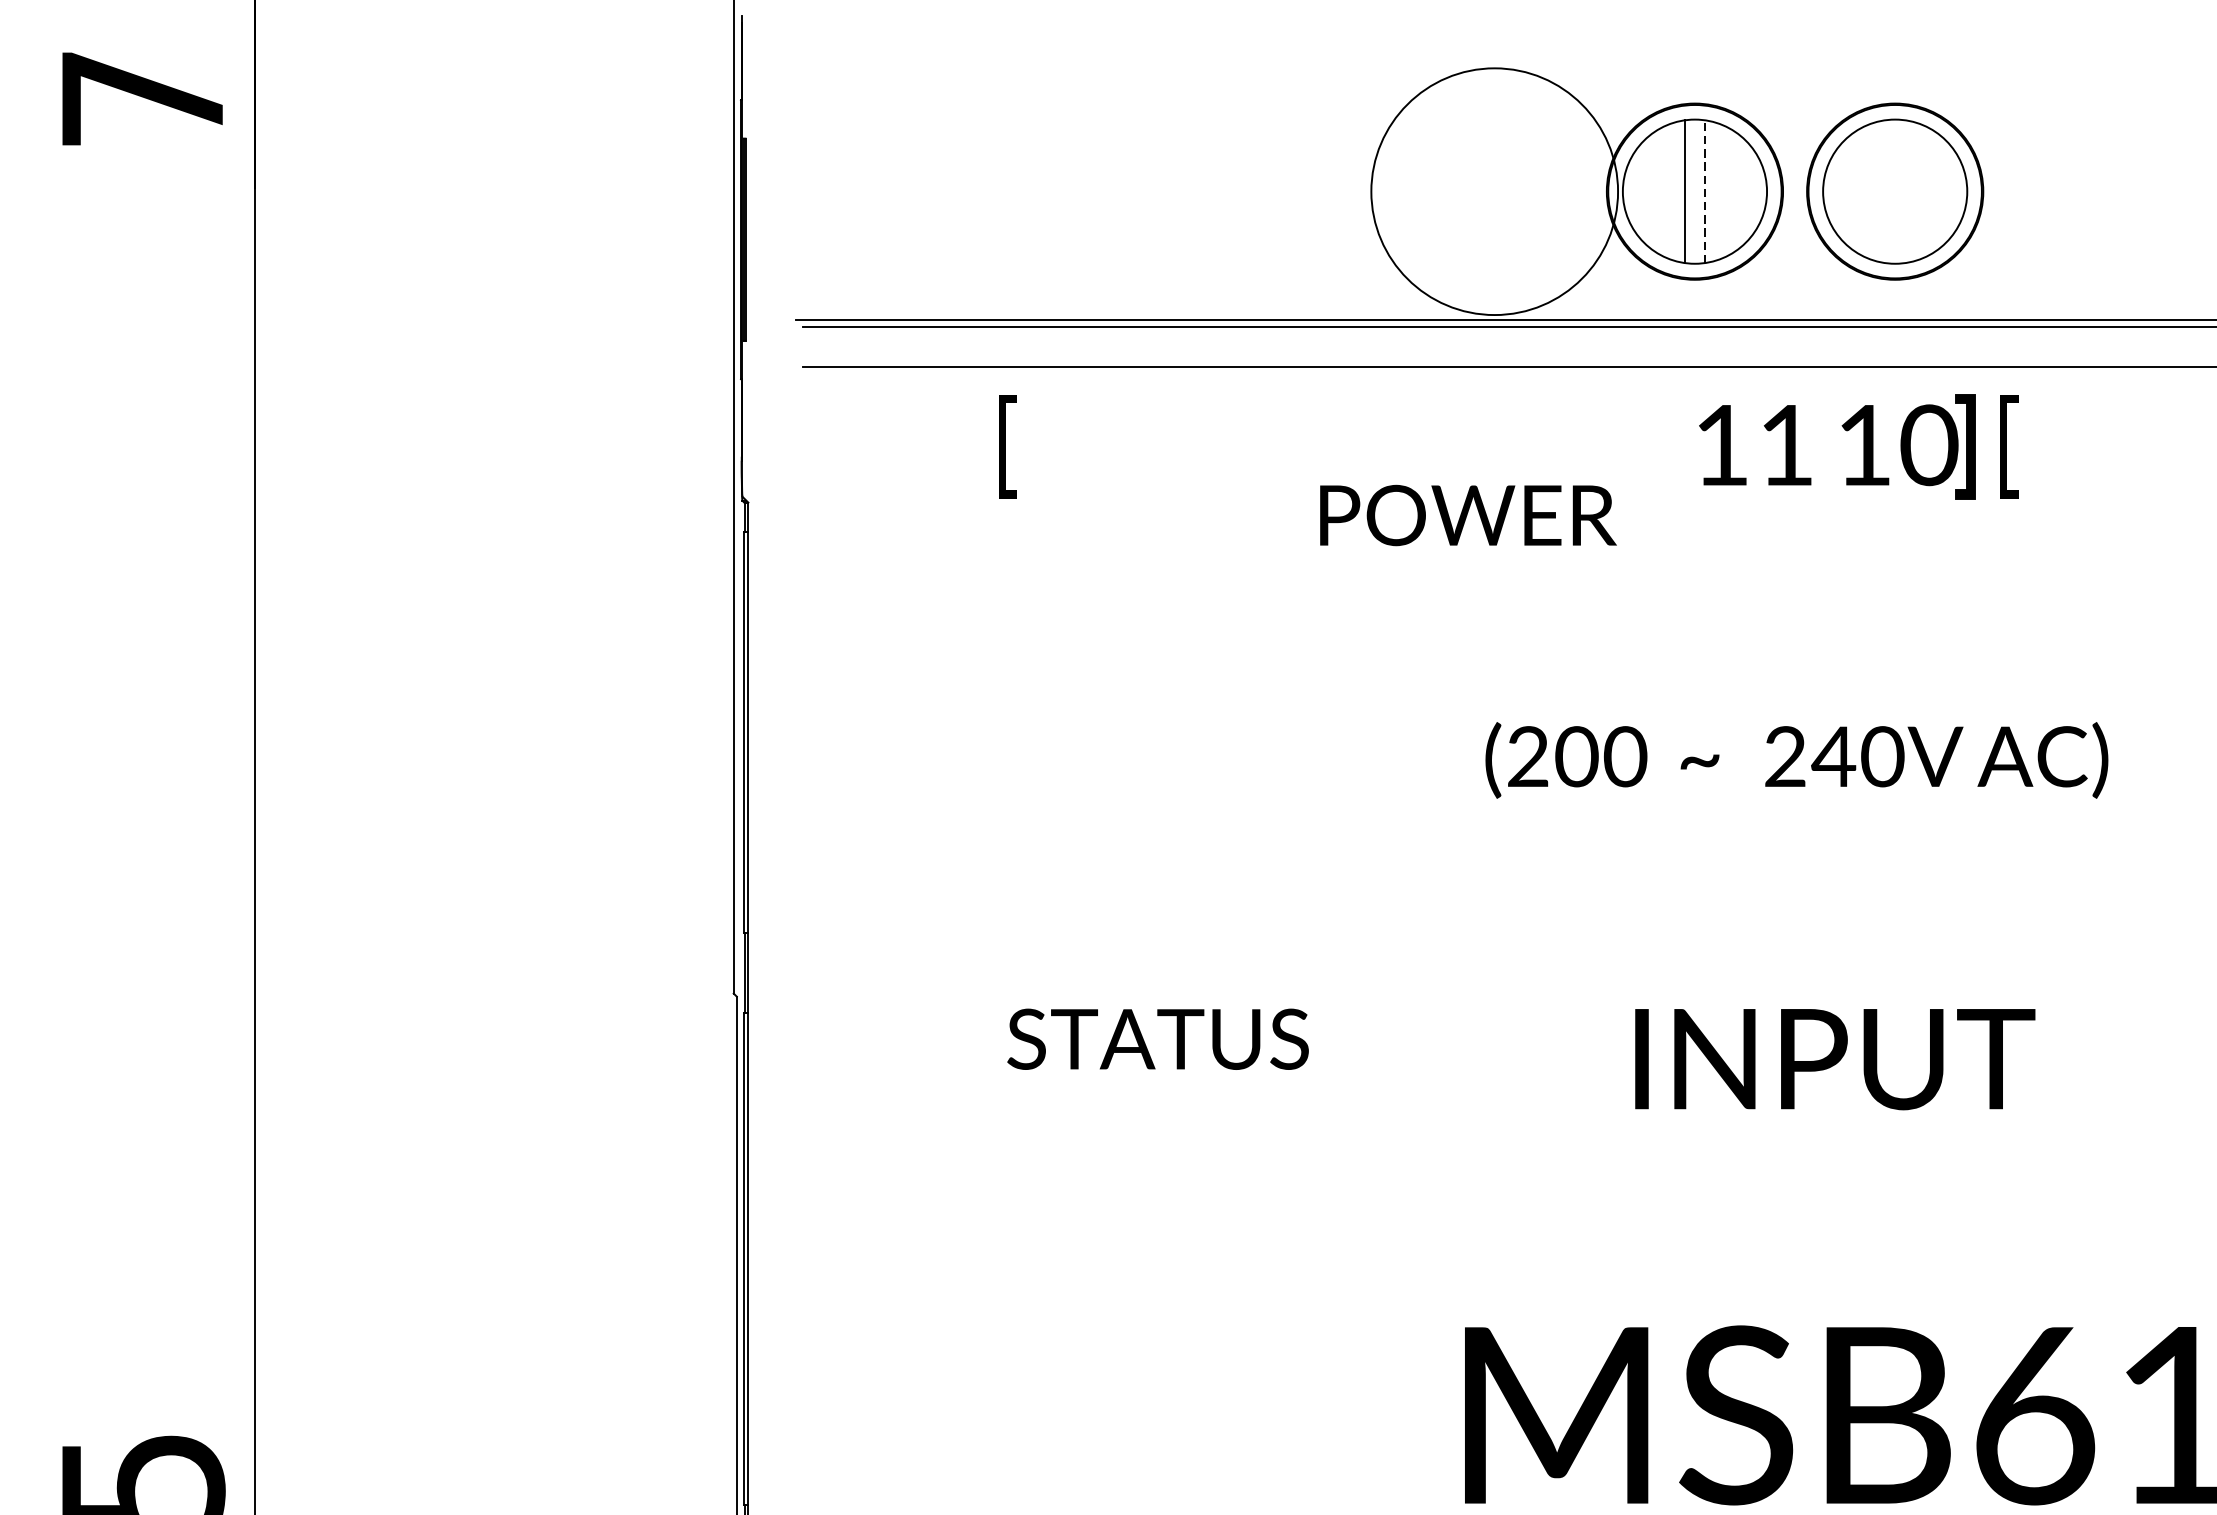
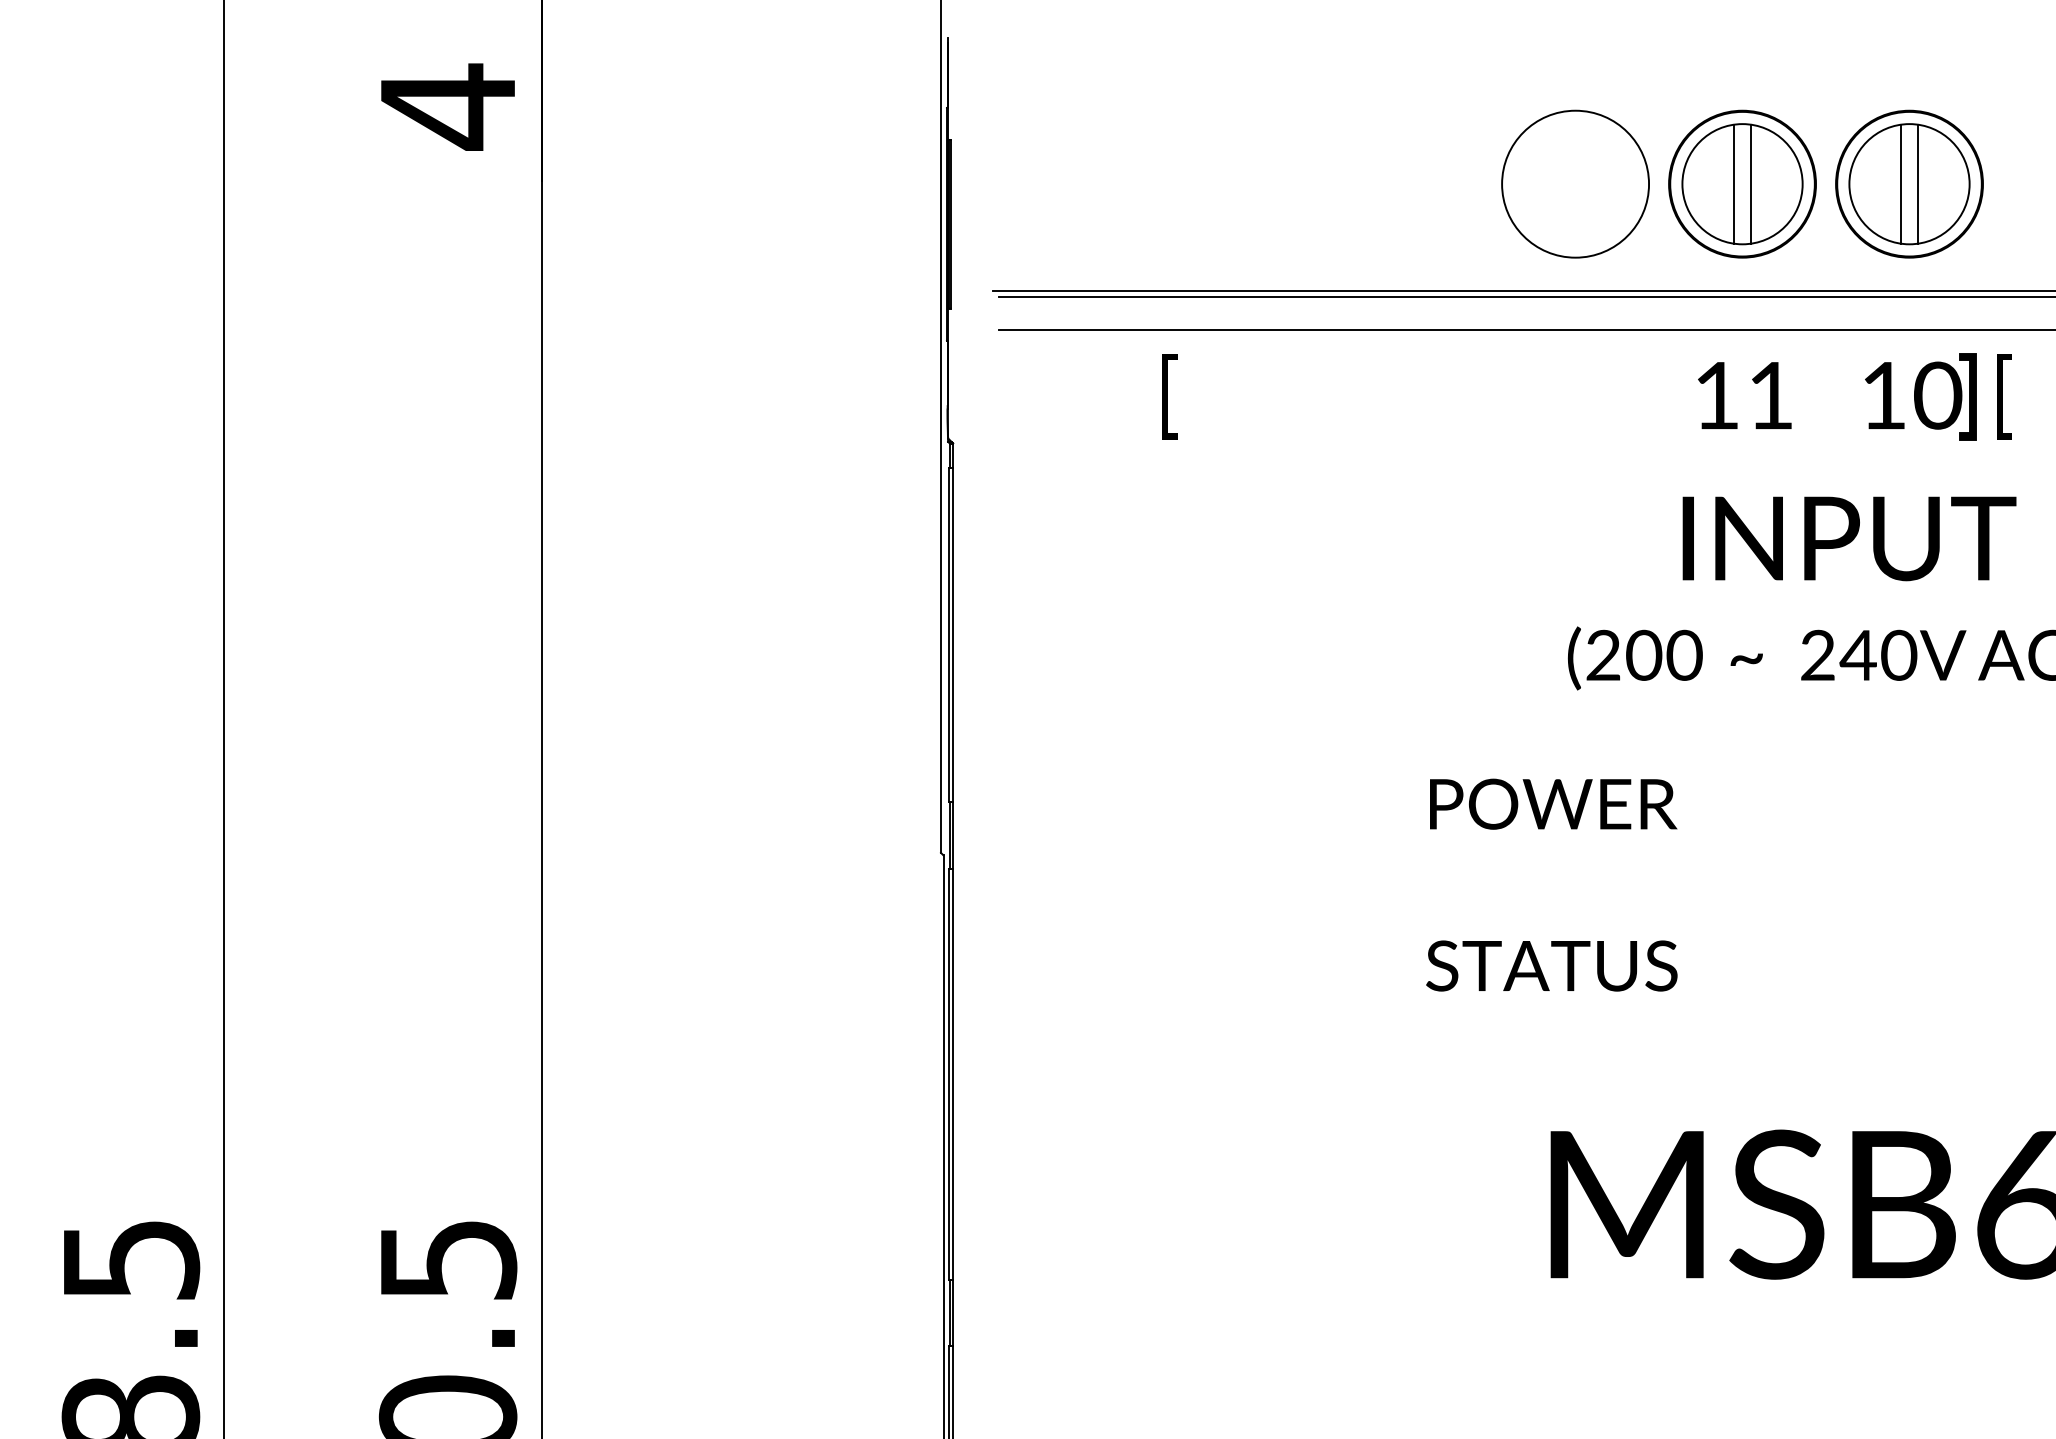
text: (141, 98) -> (447, 106), 7 -> 4
circle: (1494, 190) -> (1575, 183), size x0.71
line: (1885, 190) -> (1901, 183), added
line: (1904, 190) -> (1917, 183), added
line: (1704, 192) -> (1750, 184), dashed -> solid
text: (1754, 445) -> (1744, 395), moved
text: (1468, 514) -> (1553, 803), moved
text: (1157, 1038) -> (1551, 965), moved
text: (1835, 1059) -> (1849, 538), moved

